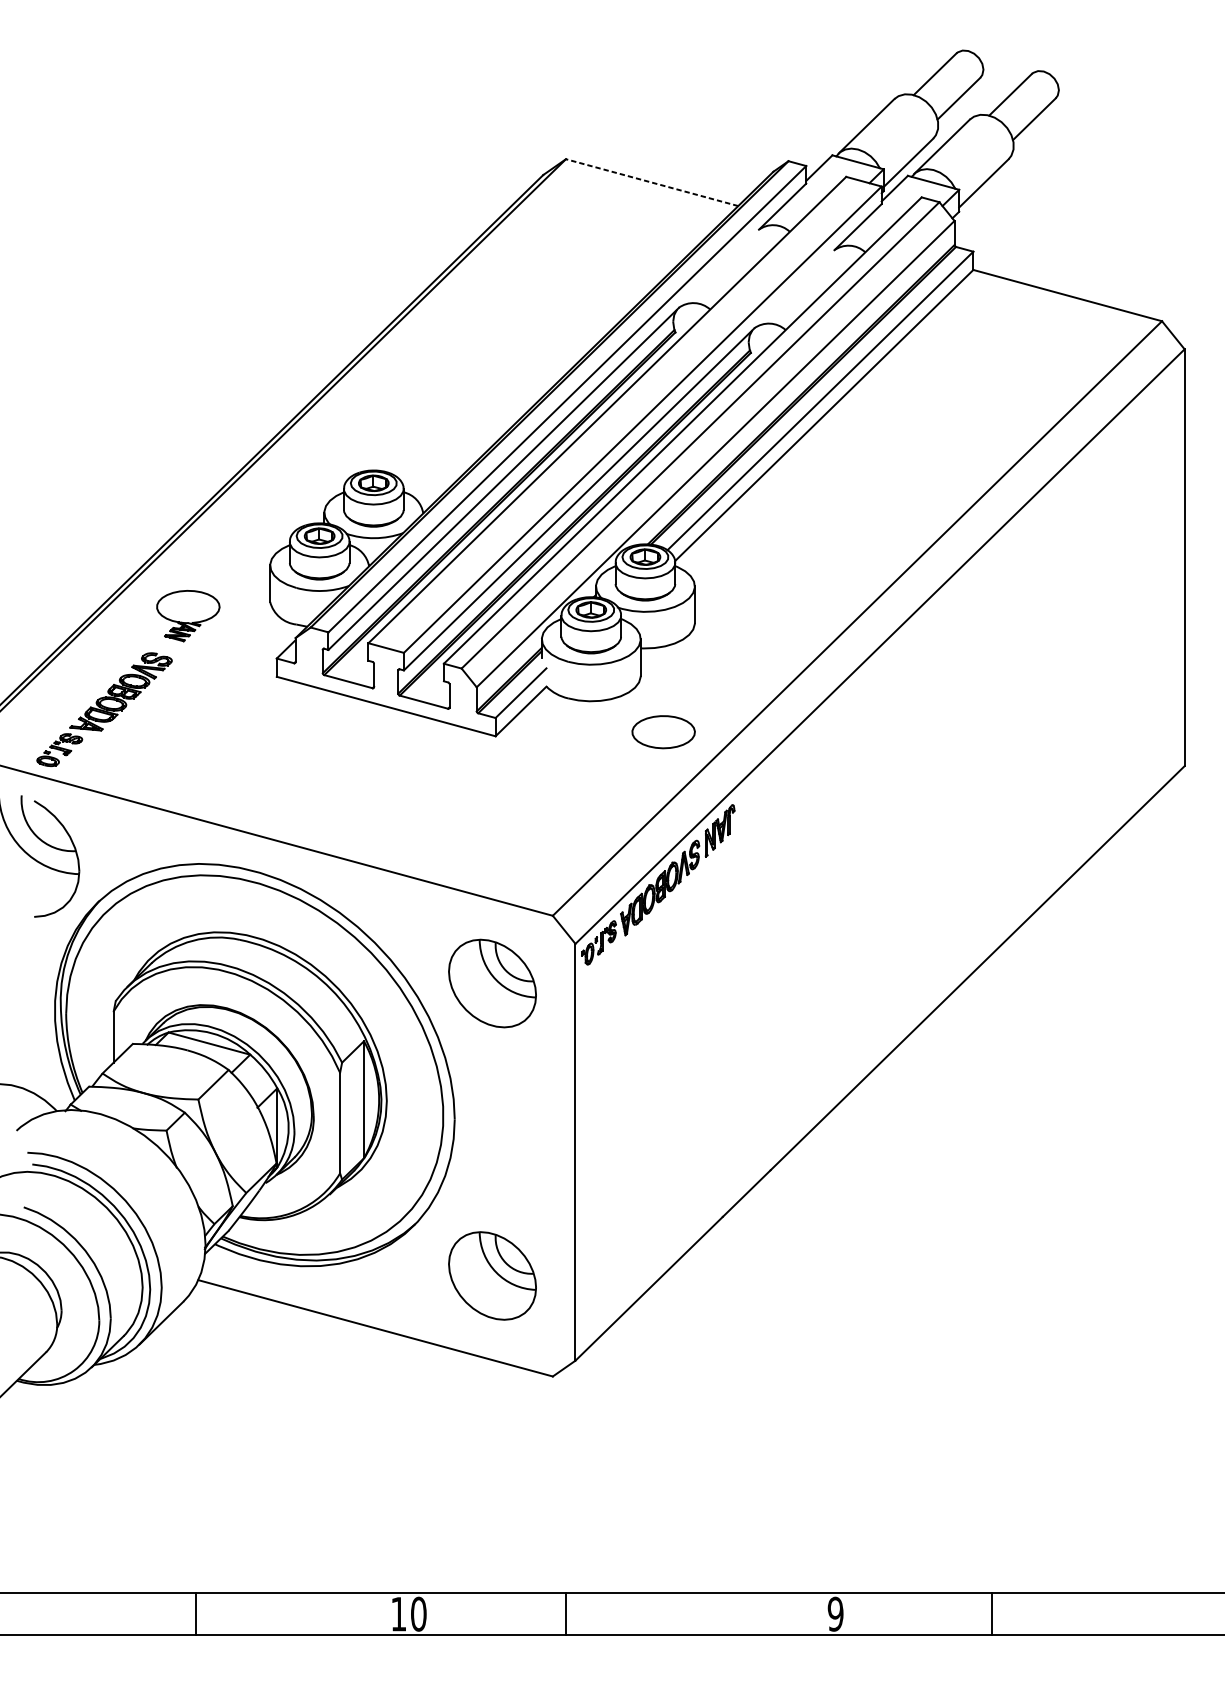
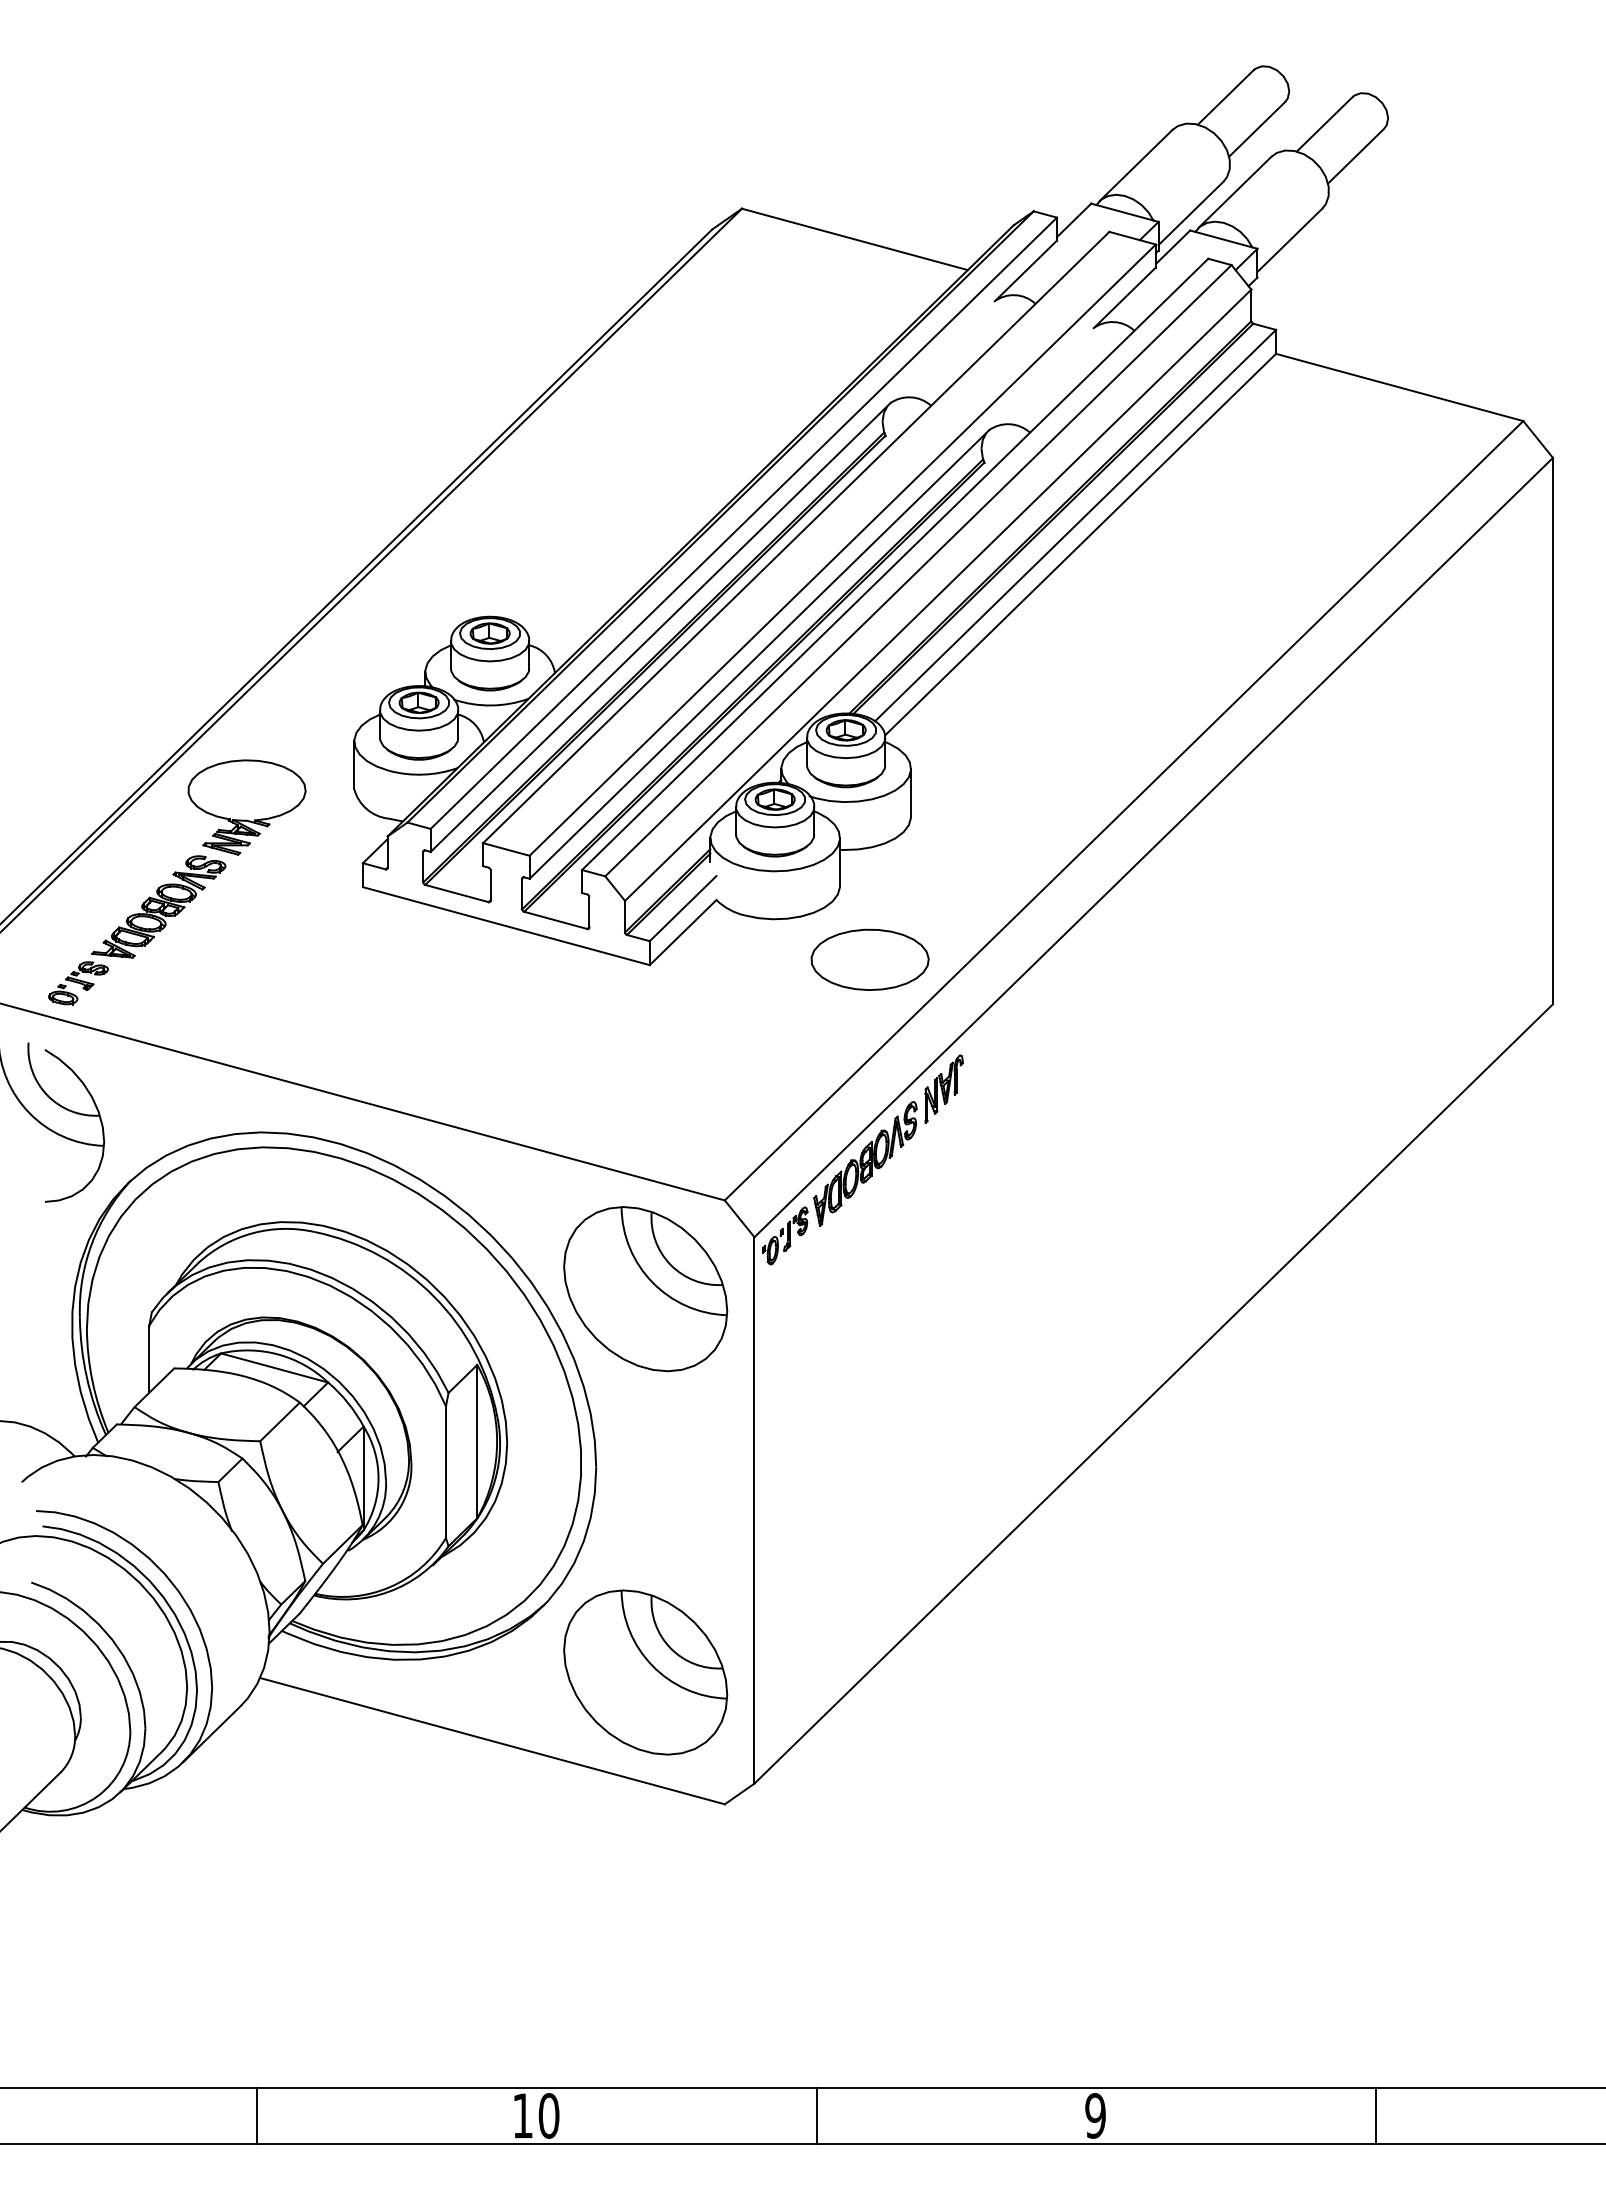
line: (651, 182) -> (854, 239), dashed -> solid
part: (187, 616) -> (246, 807), size x1.43
part: (663, 731) -> (869, 959), size x1.43
part: (492, 983) -> (645, 1289), size x1.43
part: (492, 1275) -> (645, 1672), size x1.43
line: (565, 1613) -> (816, 2115), moved
line: (992, 1613) -> (1375, 2115), moved

